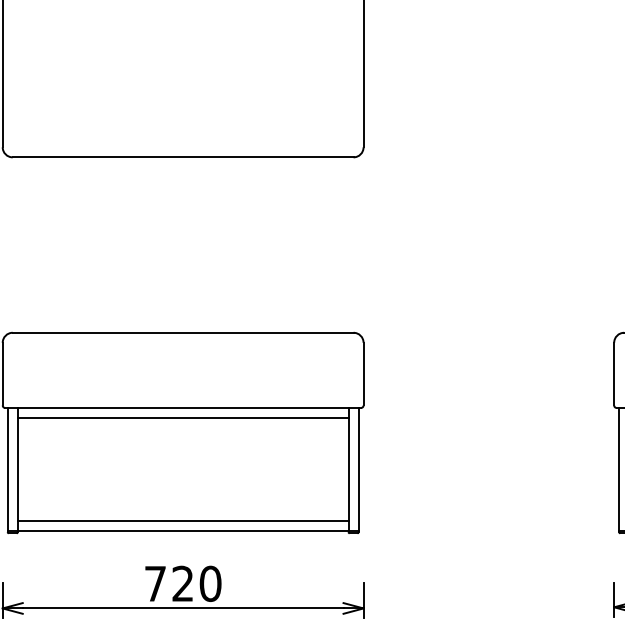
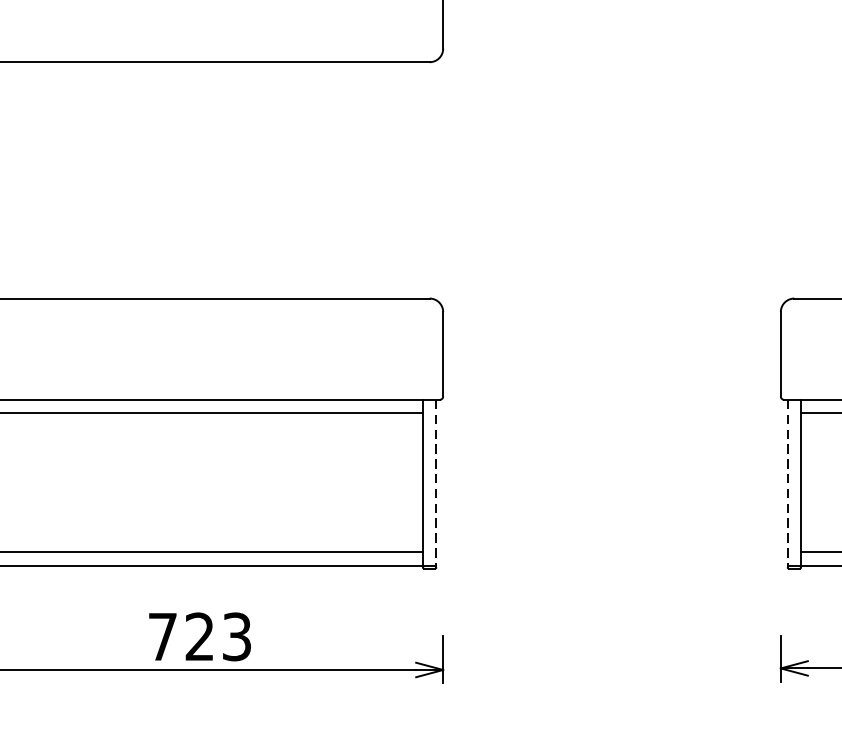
line: (358, 469) -> (436, 482), solid -> dashed
line: (619, 469) -> (788, 482), solid -> dashed
text: (210, 583) -> (236, 636), 720 -> 723

